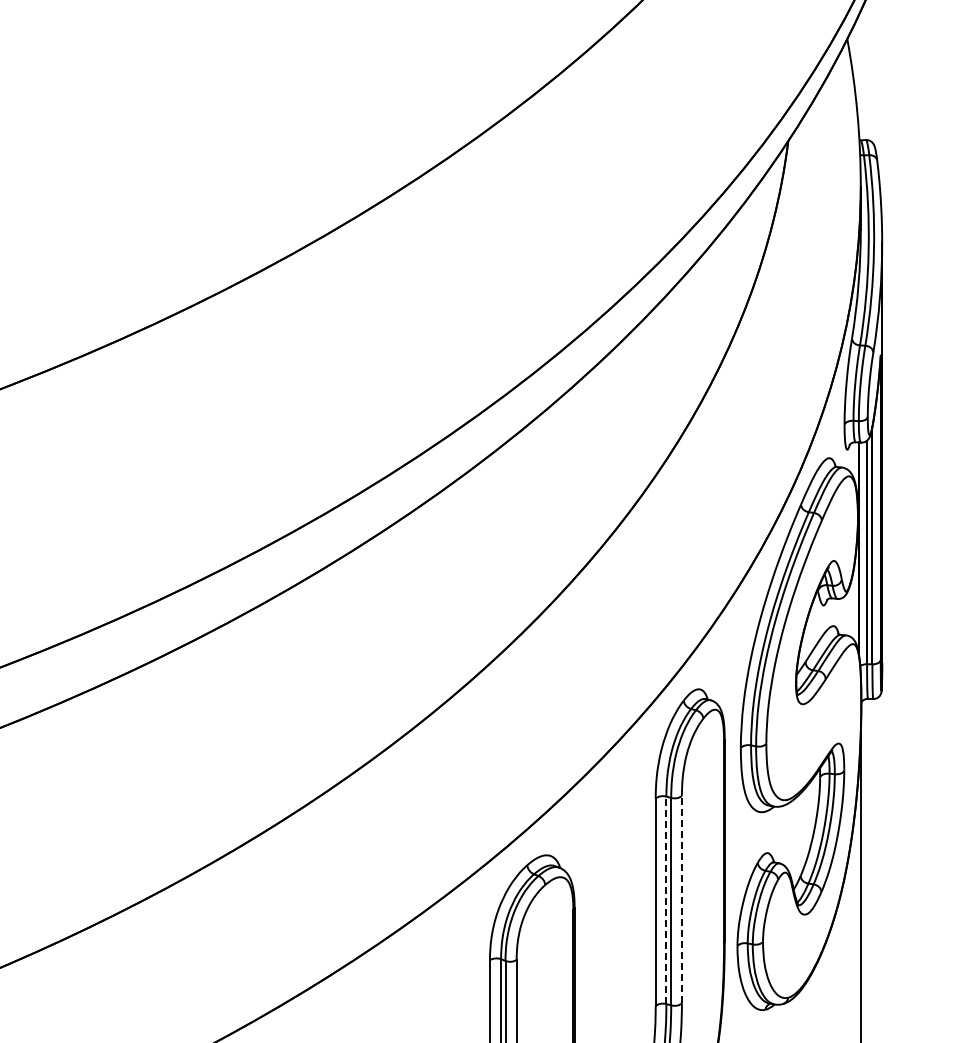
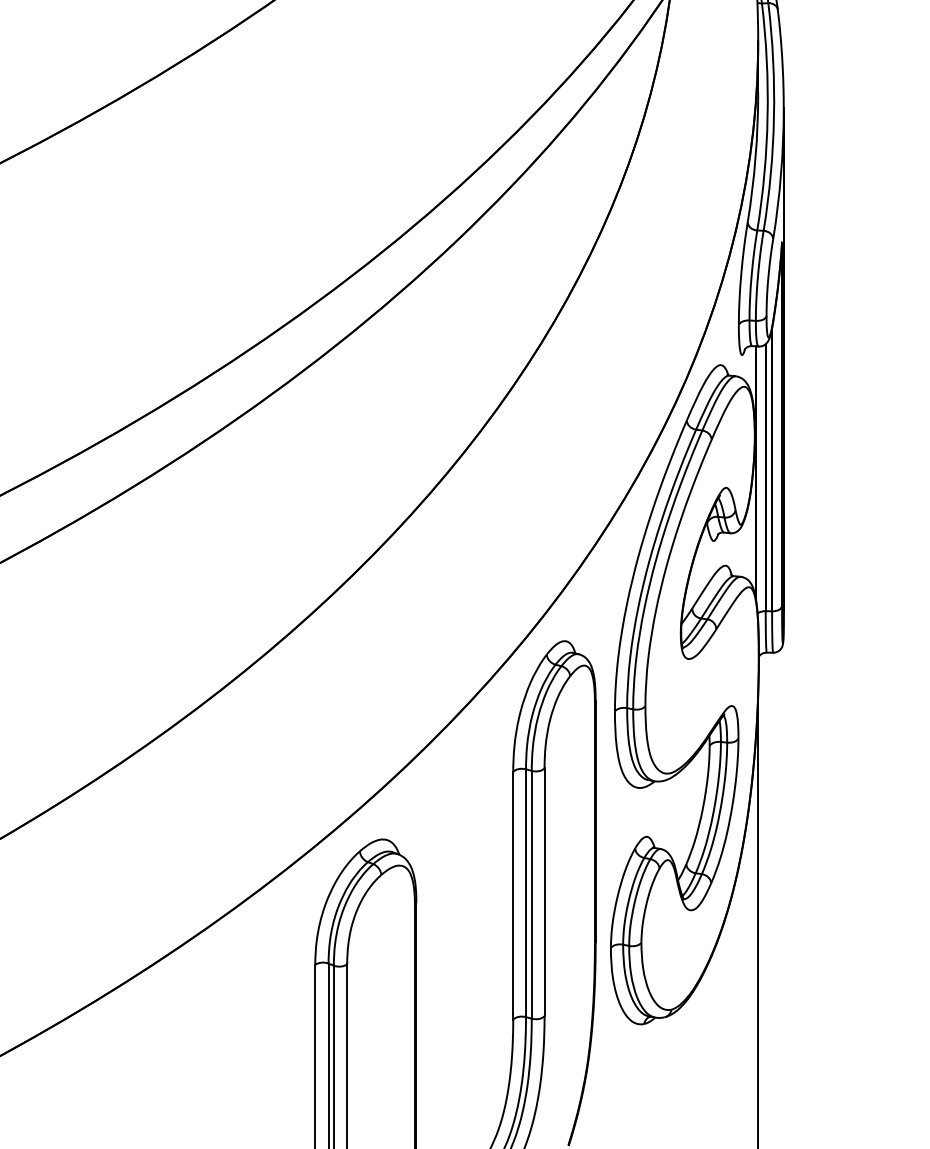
line: (681, 899) -> (544, 892), dashed -> solid
line: (666, 900) -> (526, 893), dashed -> solid

